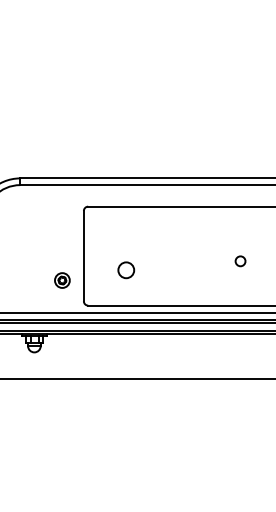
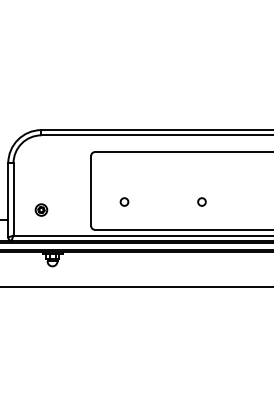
circle: (239, 260) -> (201, 201), moved
circle: (126, 269) -> (124, 201), size x0.62
part: (62, 279) -> (41, 209), moved

